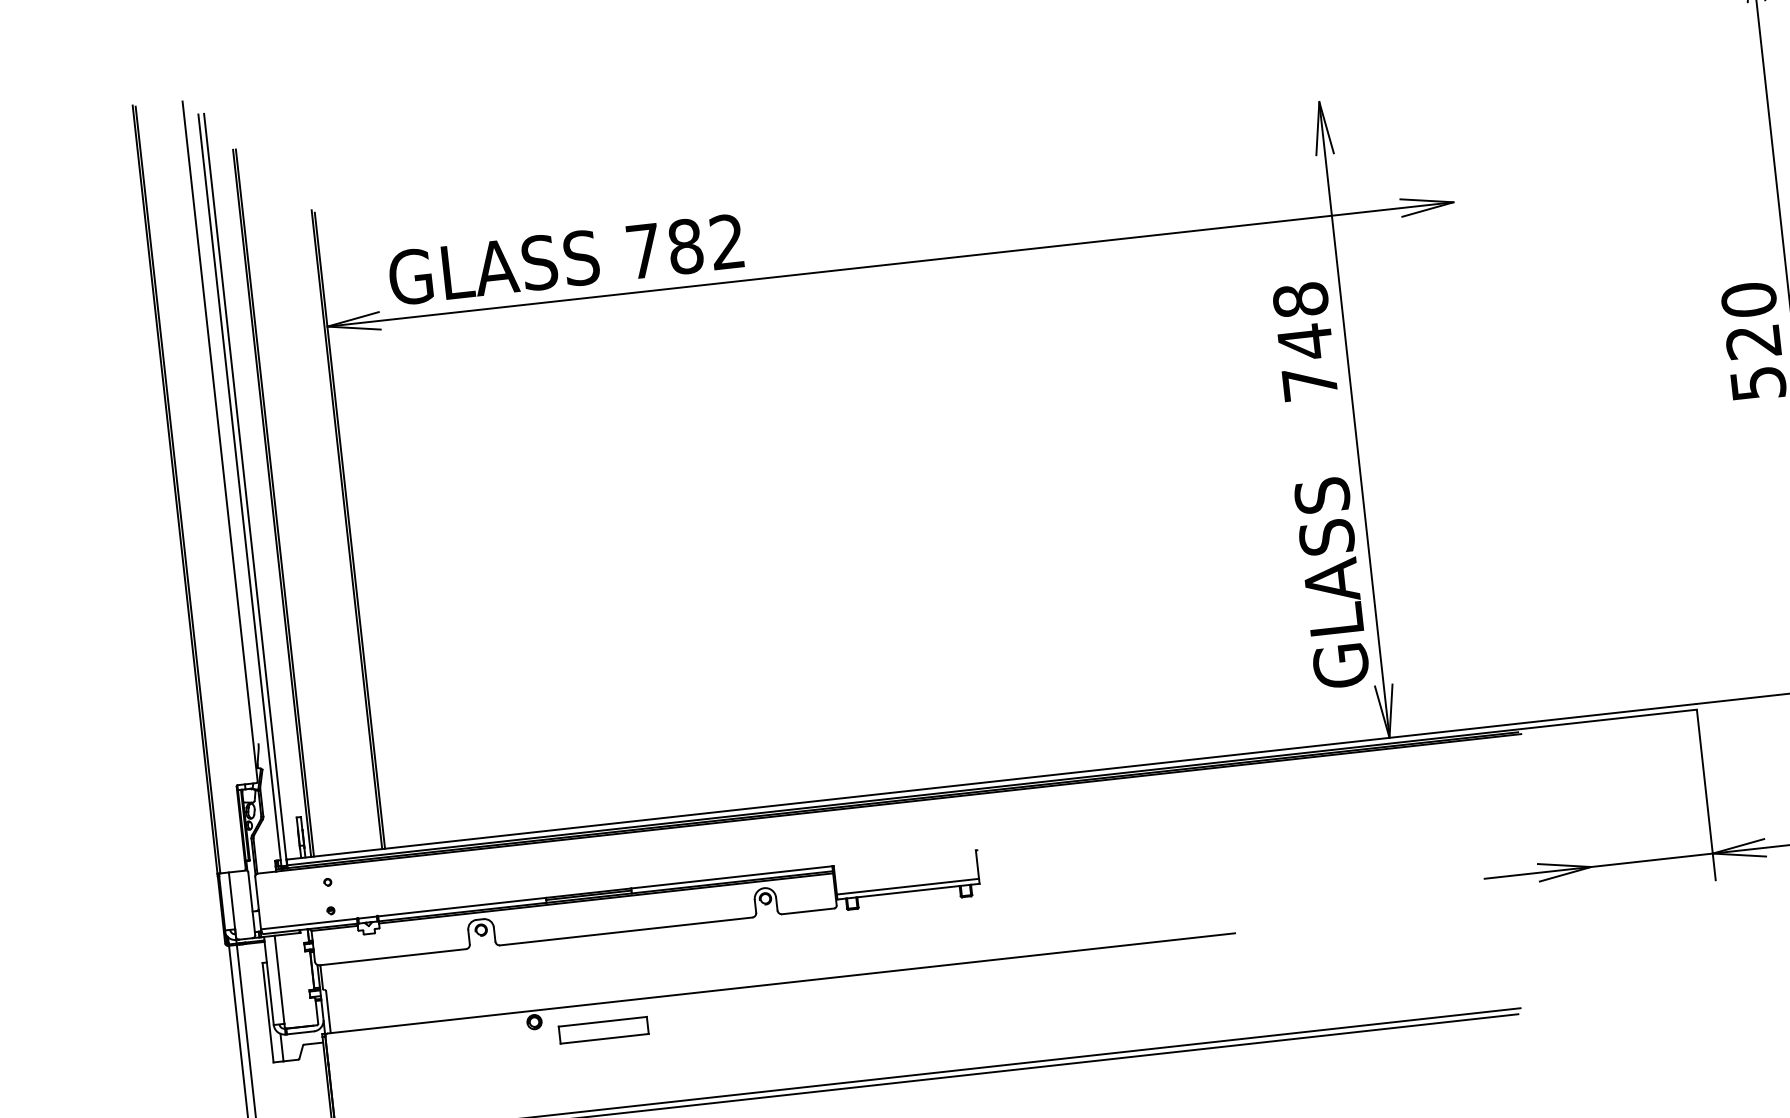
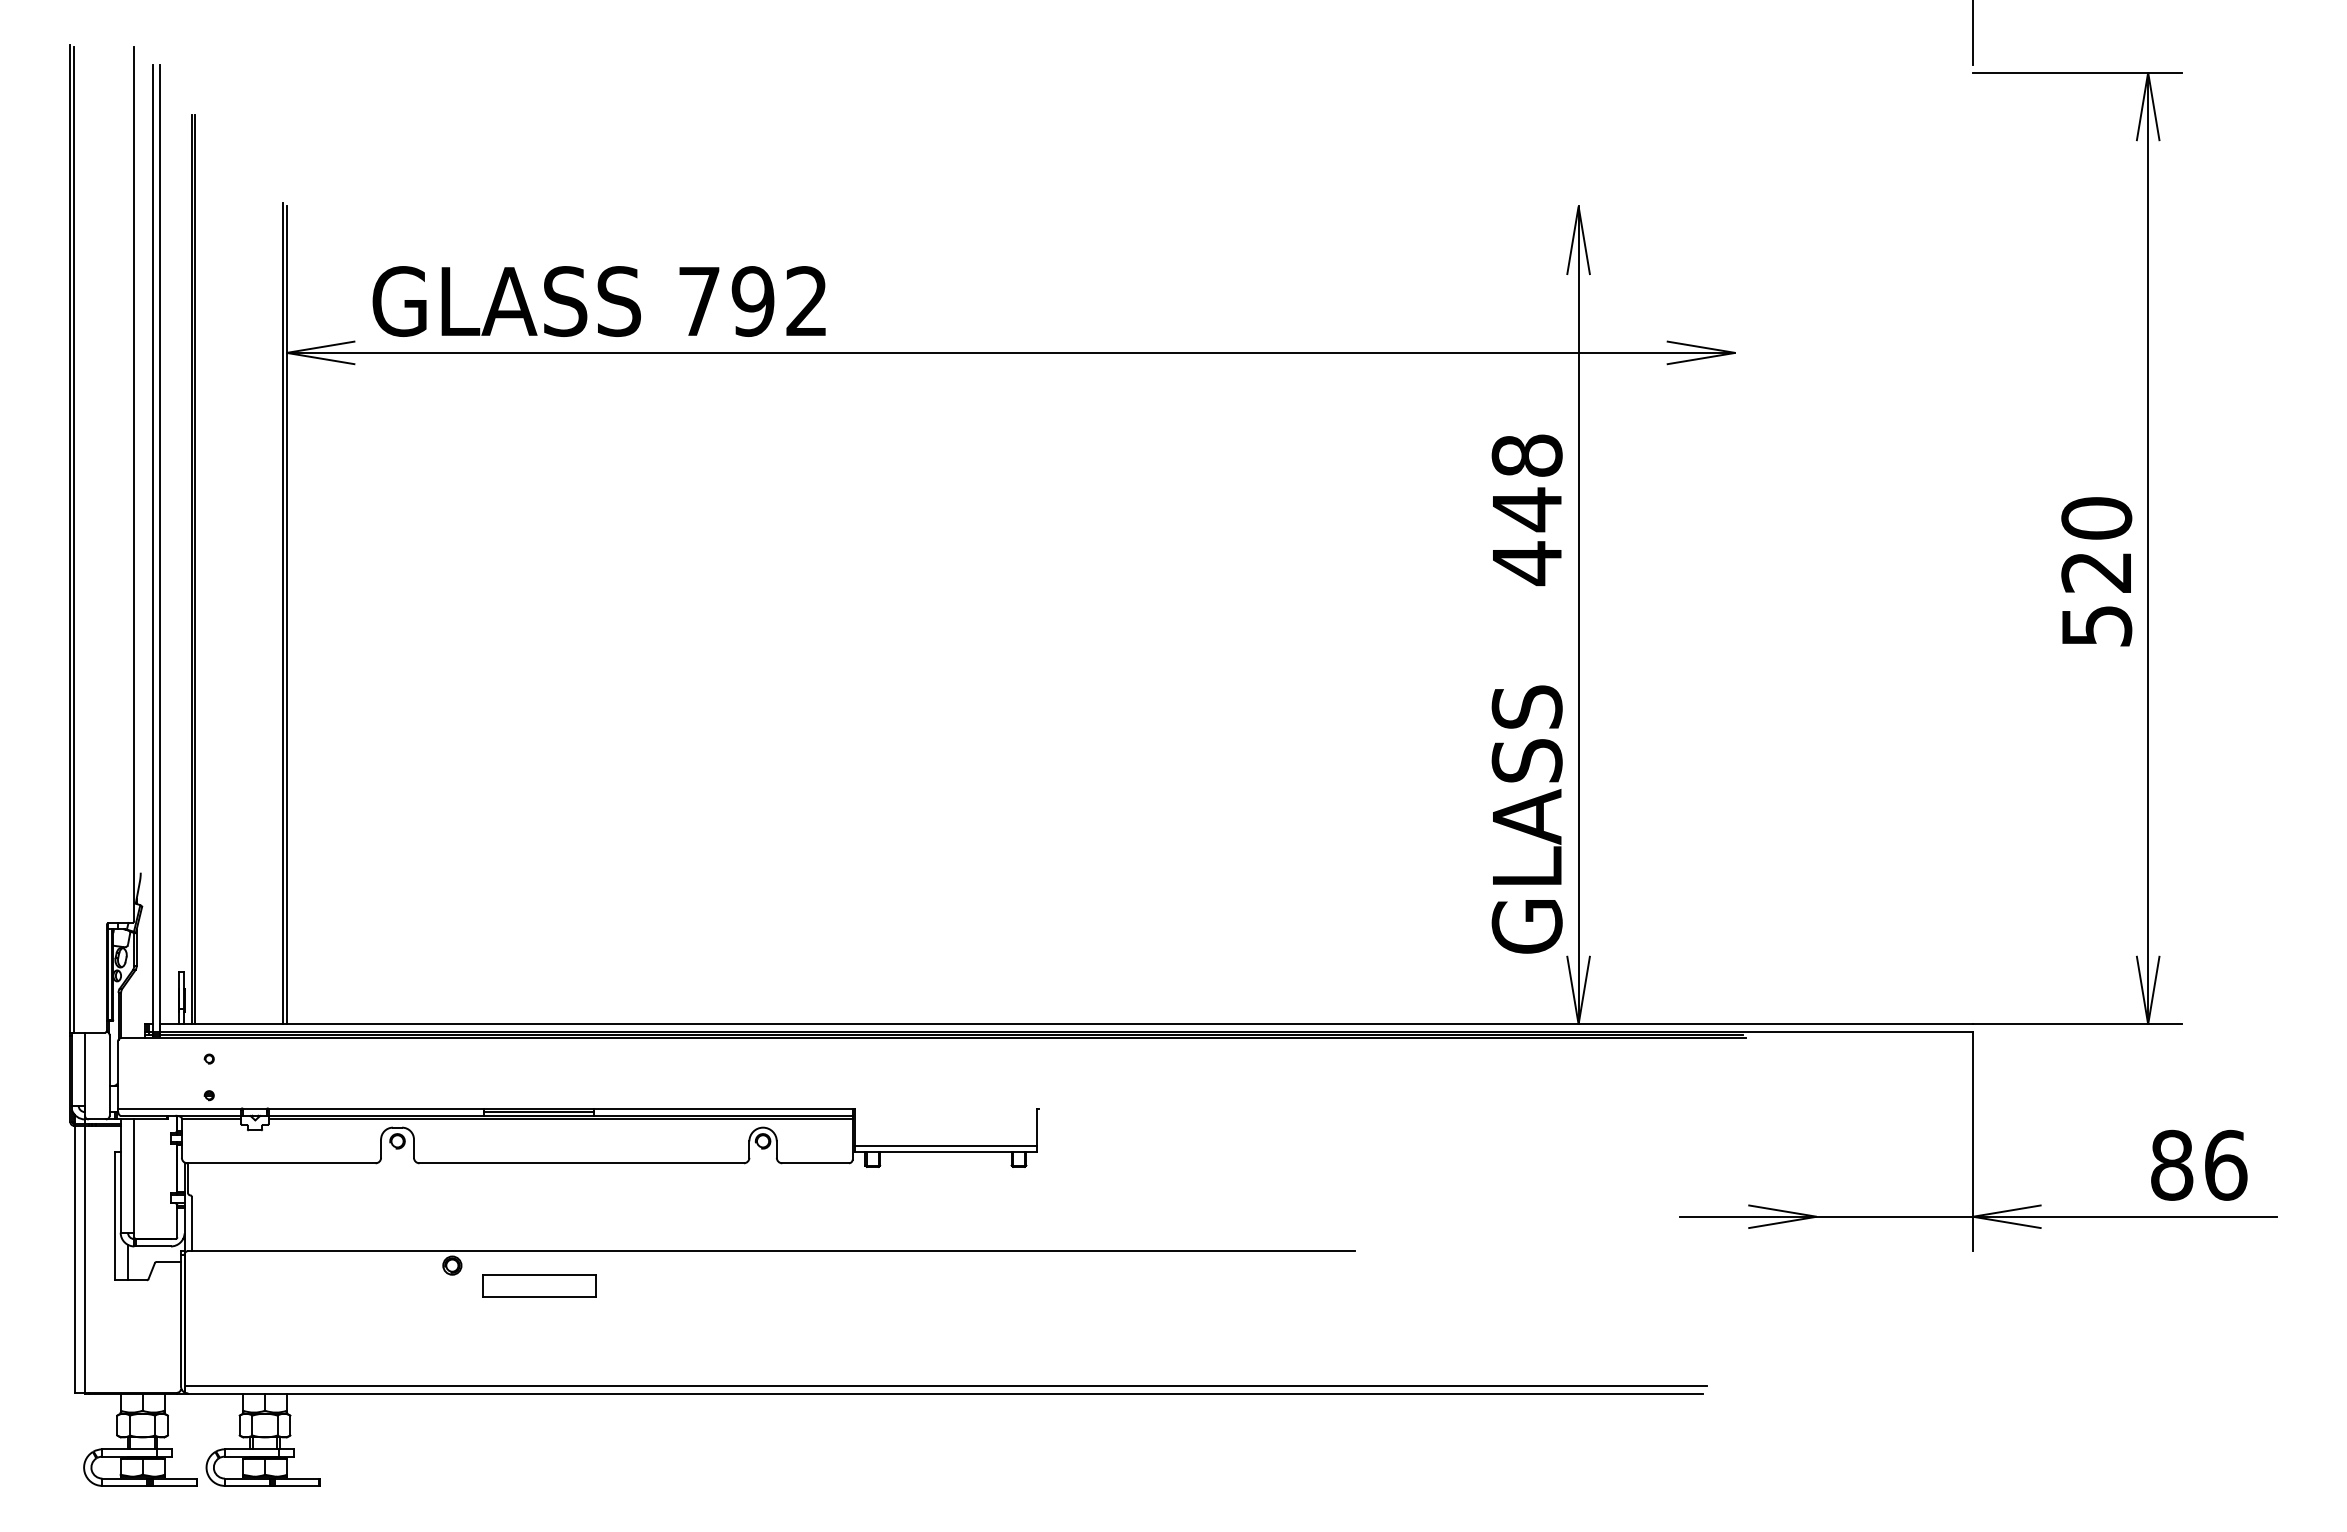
text: (685, 246) -> (752, 301), 782 -> 792
text: (1310, 383) -> (1527, 563), 748 -> 448

